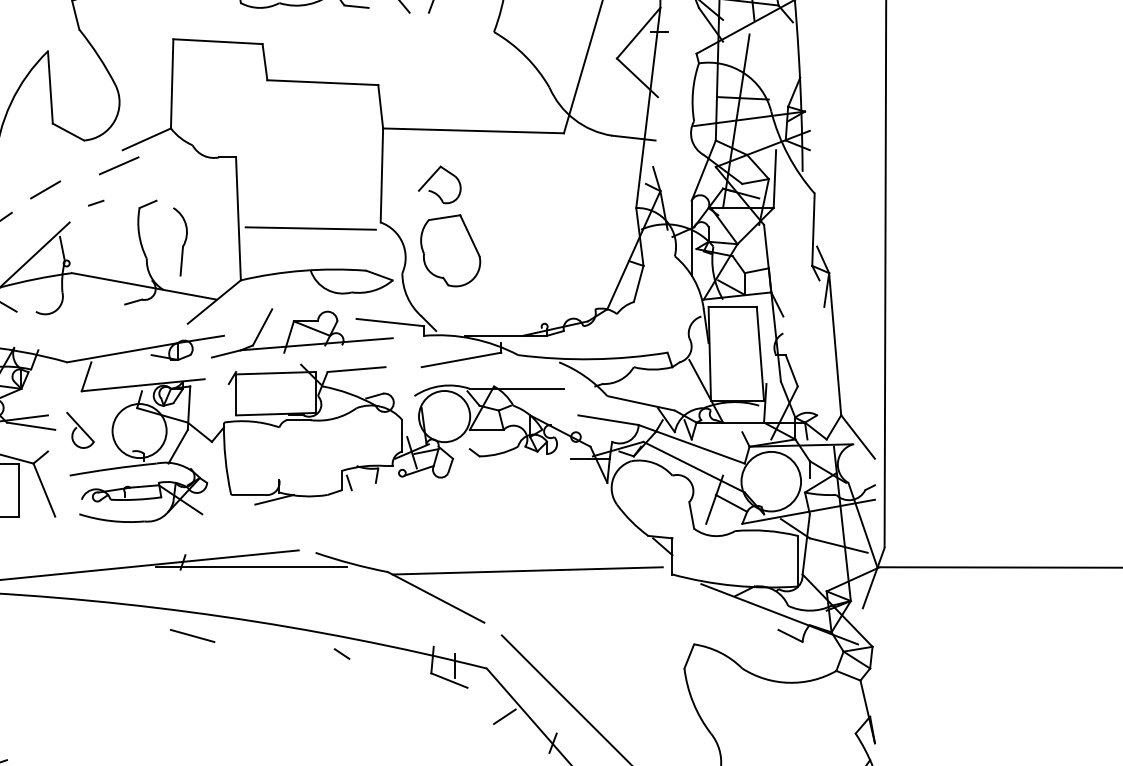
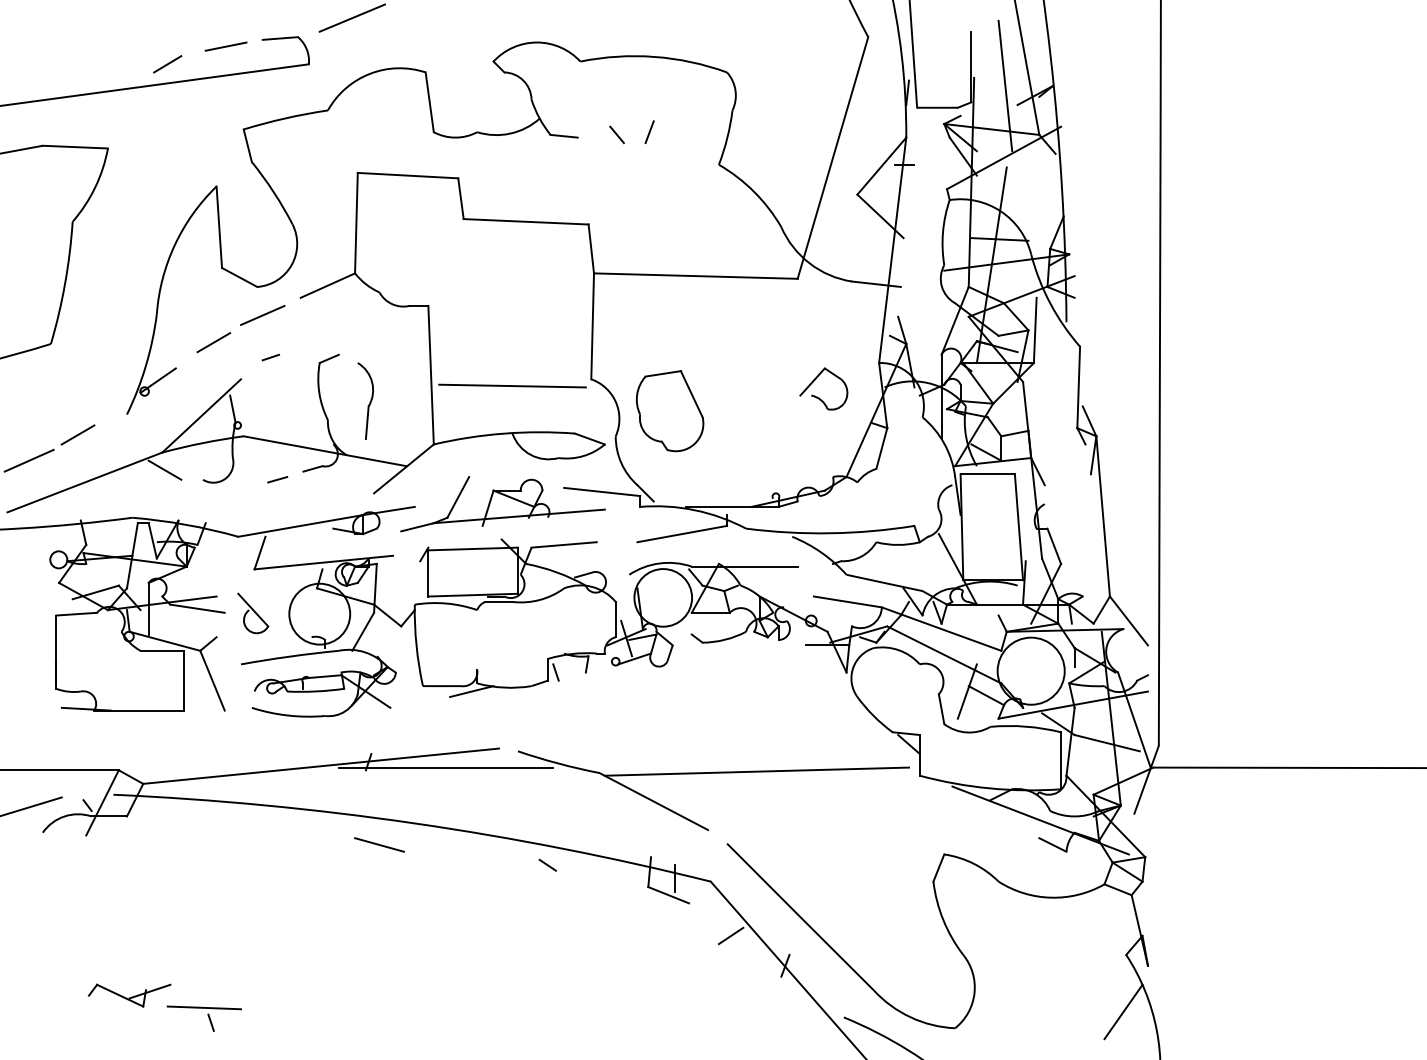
line: (118, 165) -> (262, 315), moved
part: (435, 192) -> (819, 397), moved
line: (102, 311) -> (277, 479), added

